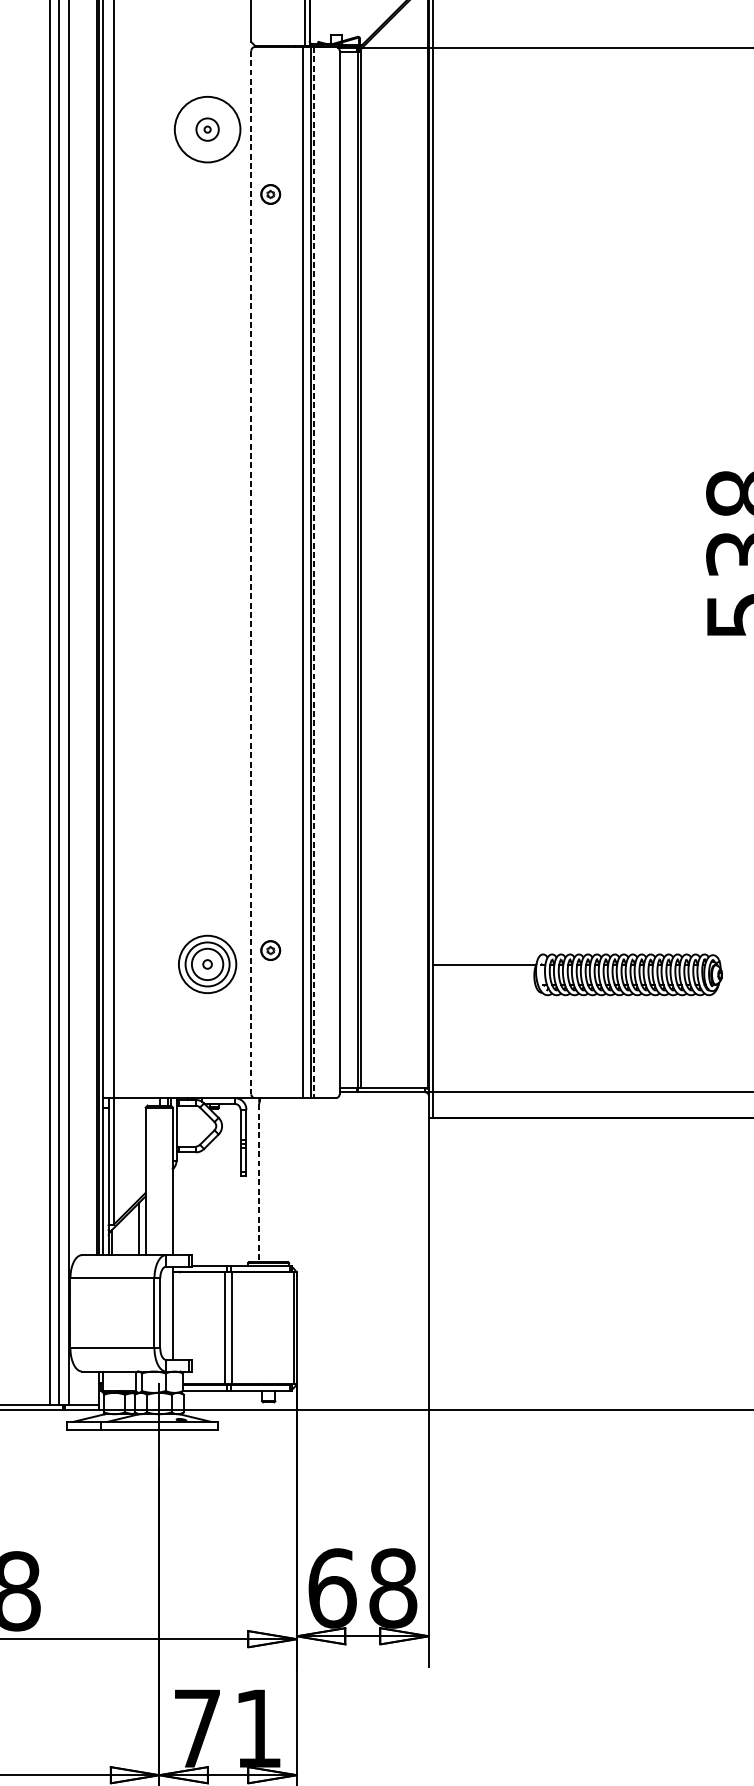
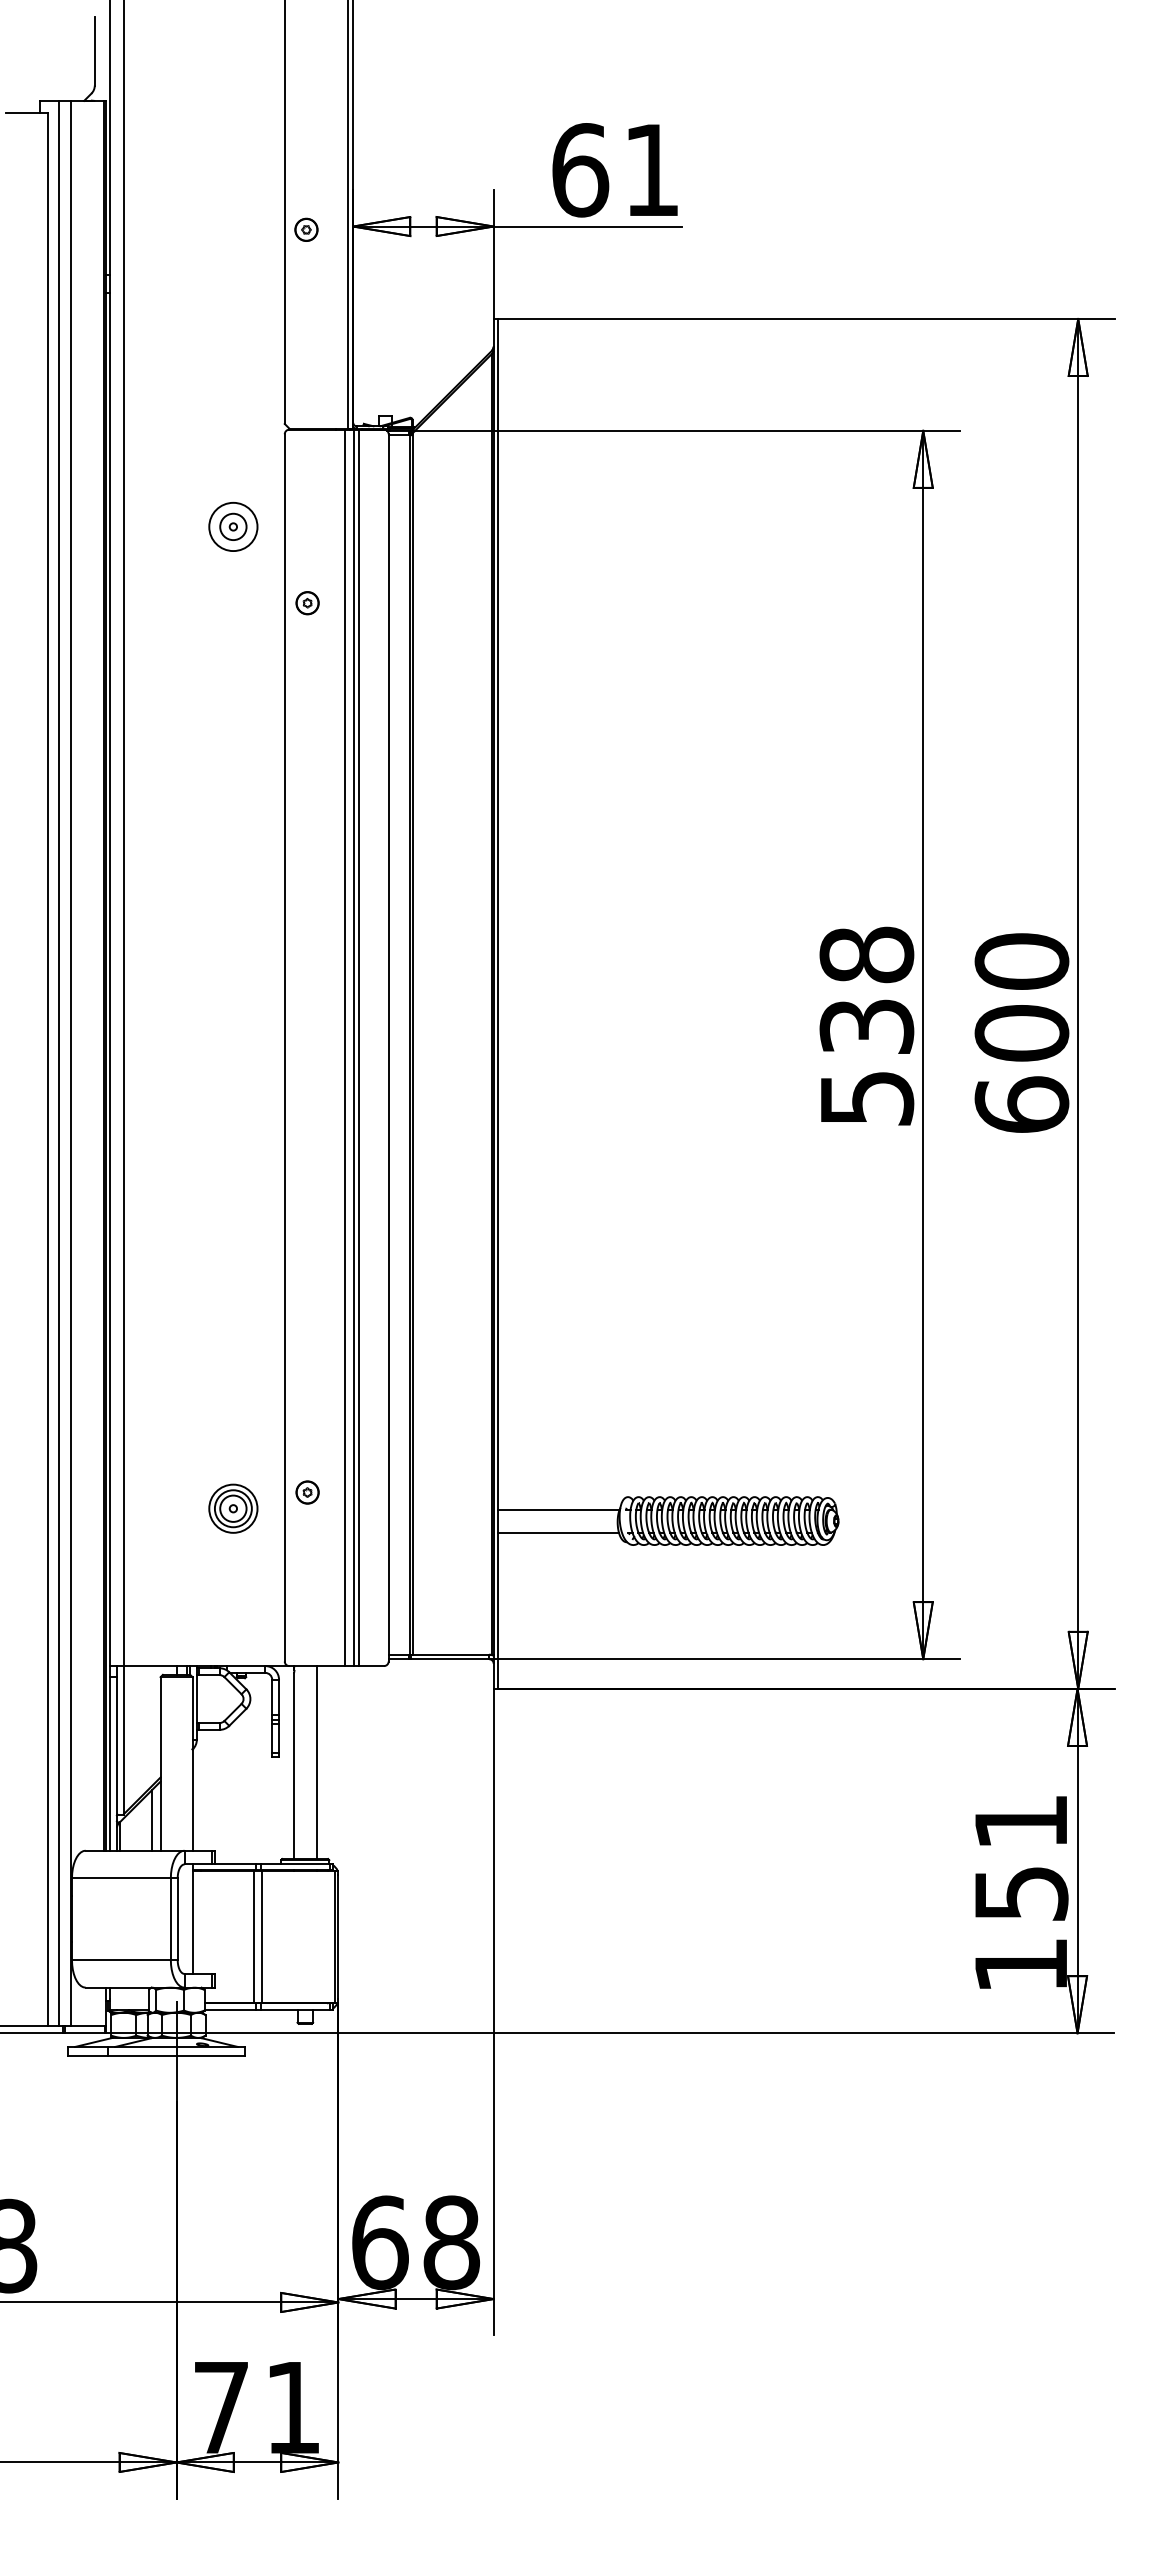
circle: (207, 129) -> (233, 526), size x0.62
line: (251, 572) -> (284, 1047), dashed -> solid
line: (313, 573) -> (358, 1048), dashed -> solid
part: (207, 964) -> (233, 1508), size x0.71
line: (484, 984) -> (558, 1532), added
line: (278, 1180) -> (316, 1762), added
line: (258, 1183) -> (293, 1766), dashed -> solid

